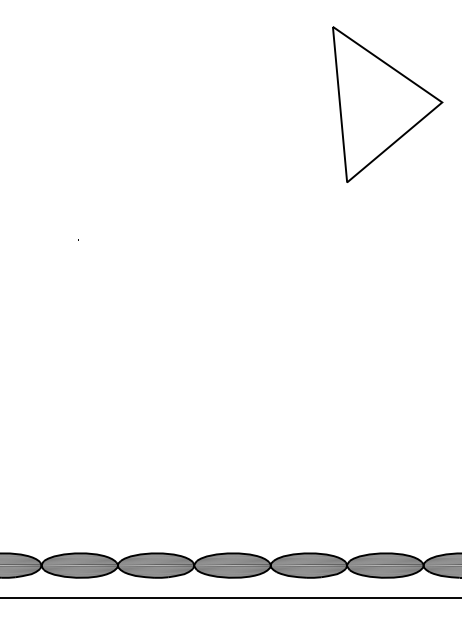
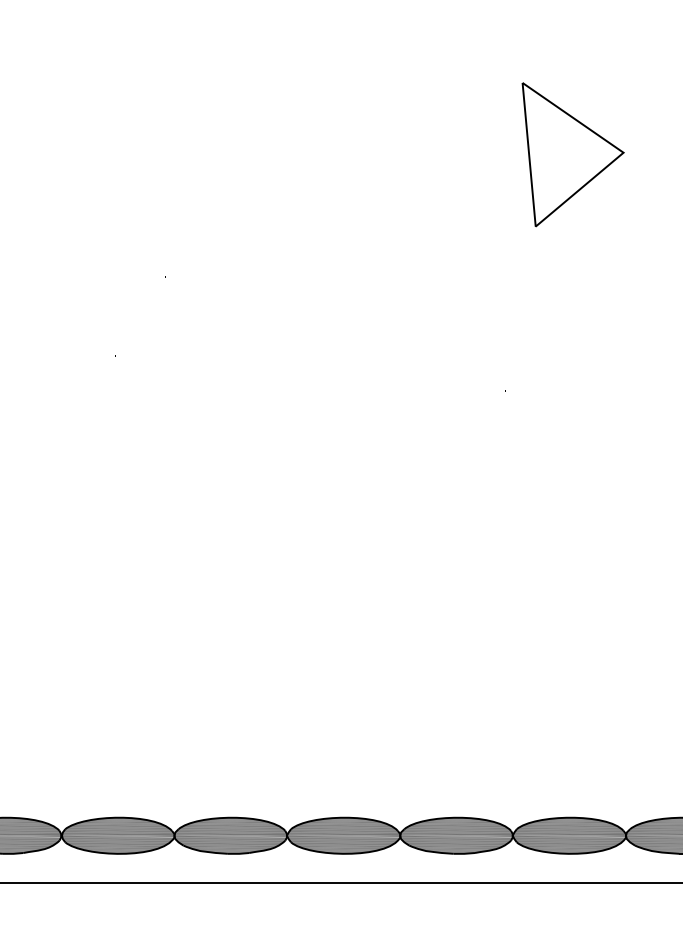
part: (387, 104) -> (572, 154), size x0.62

